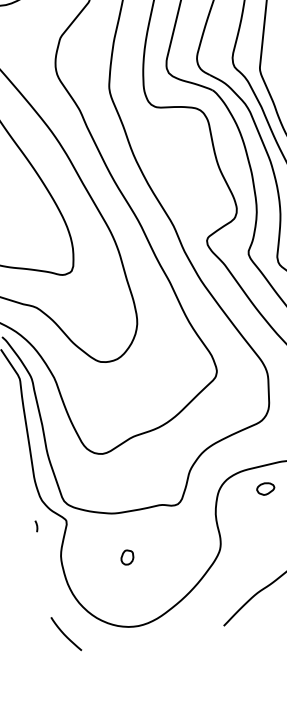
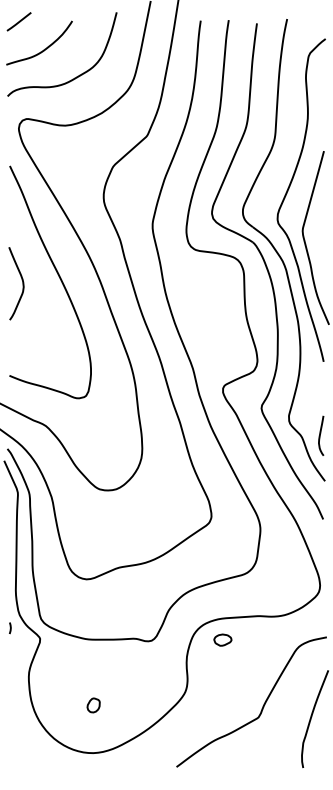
part: (265, 488) -> (222, 639), moved
line: (36, 526) -> (10, 628), moved
part: (127, 557) -> (93, 705), moved
curve: (65, 634) -> (20, 749), removed

